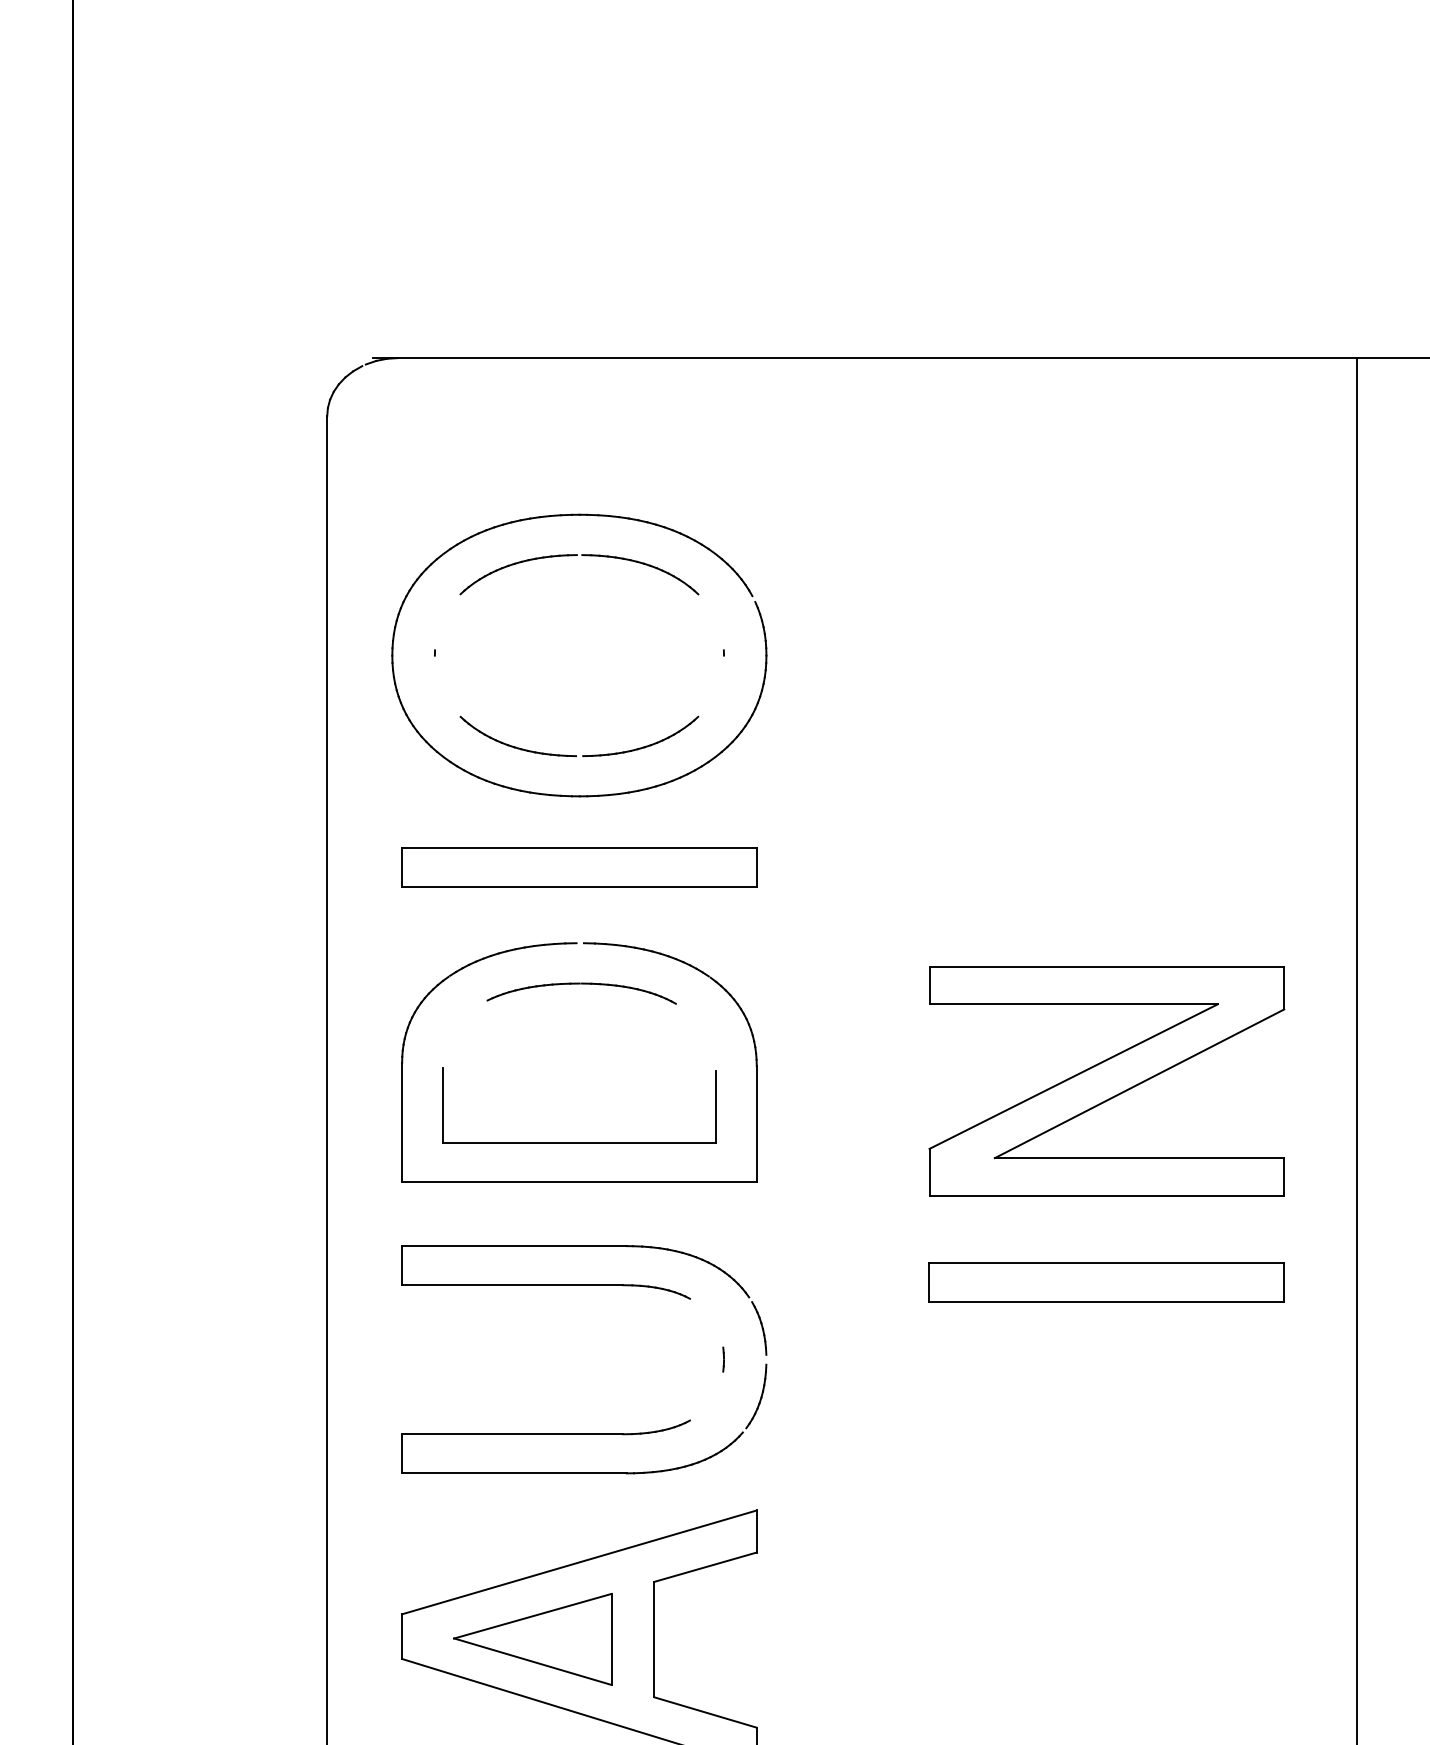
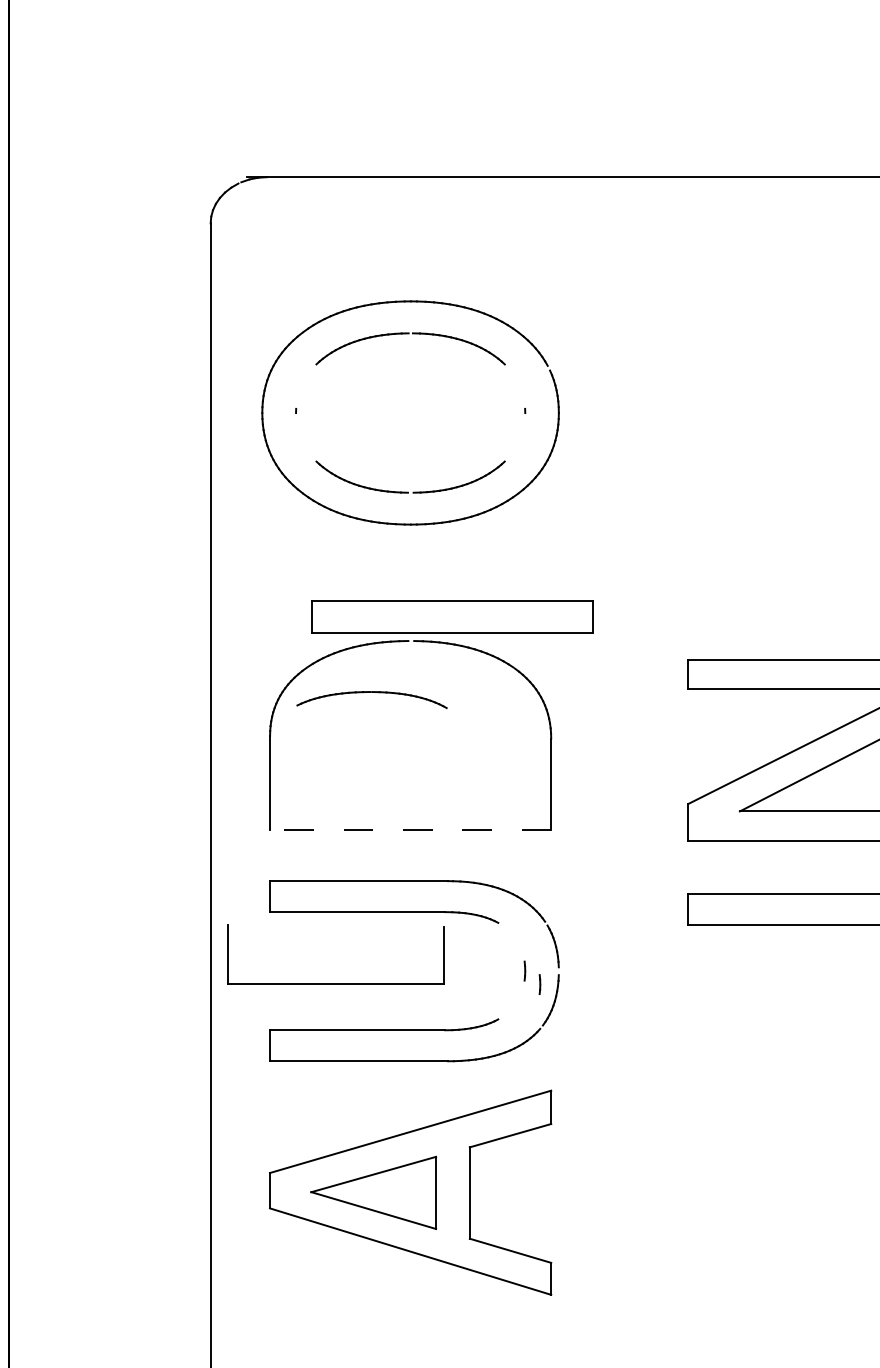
part: (579, 867) -> (452, 616), moved
part: (581, 984) -> (371, 692), moved
part: (579, 1142) -> (336, 983), moved
line: (578, 1182) -> (409, 830), solid -> dashed
line: (742, 1376) -> (539, 984), added

